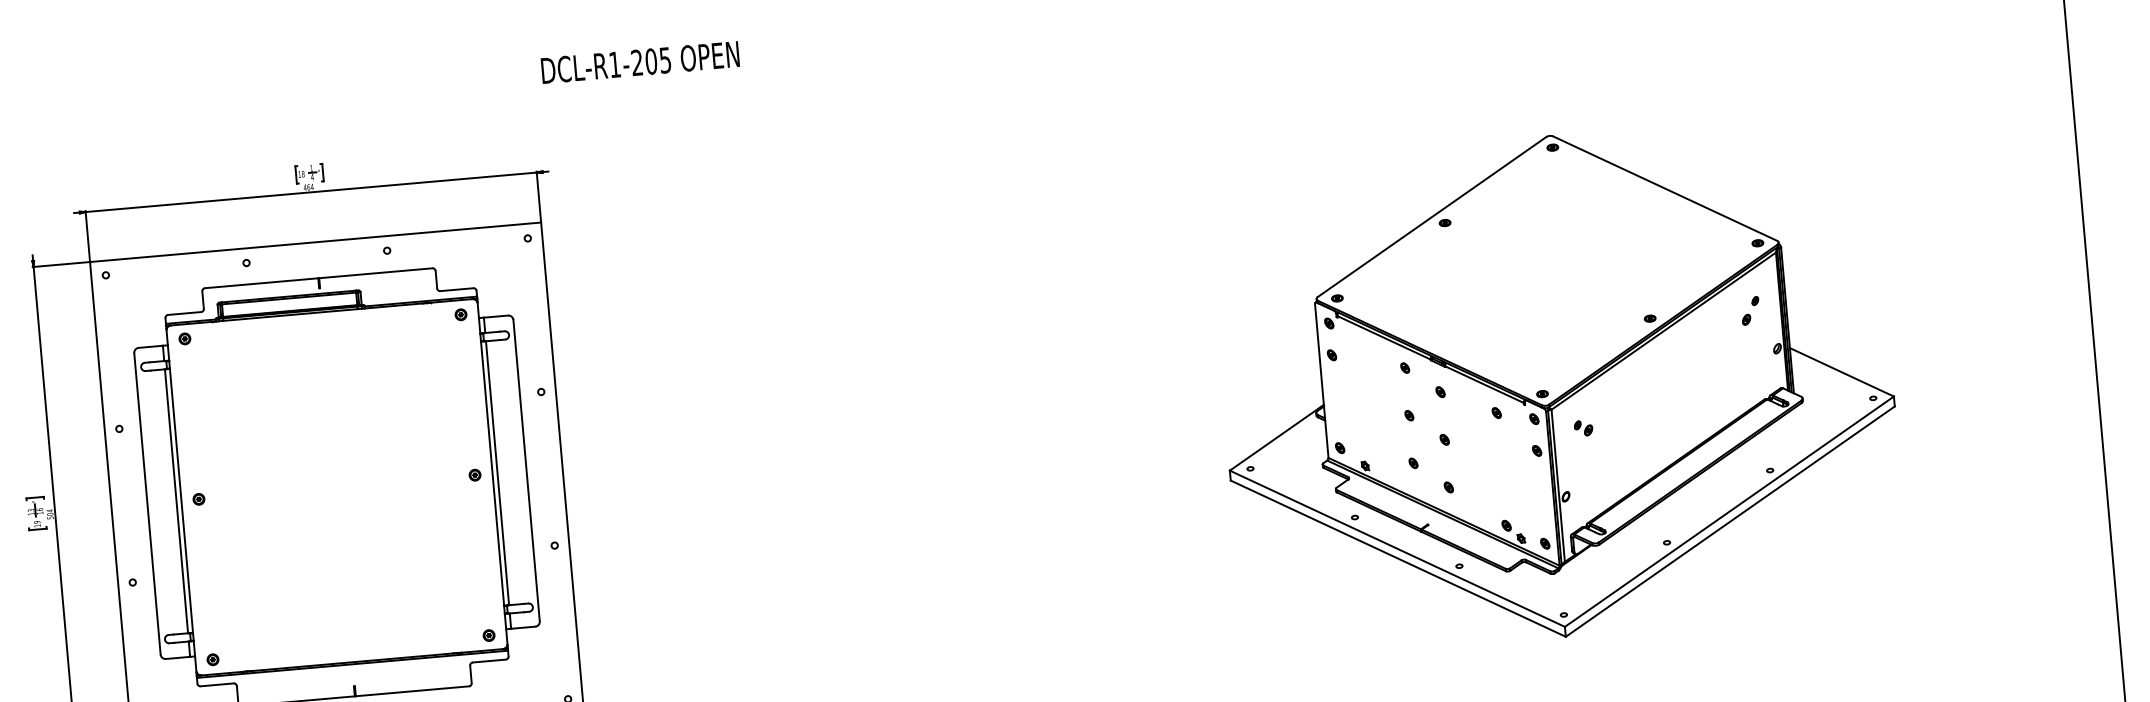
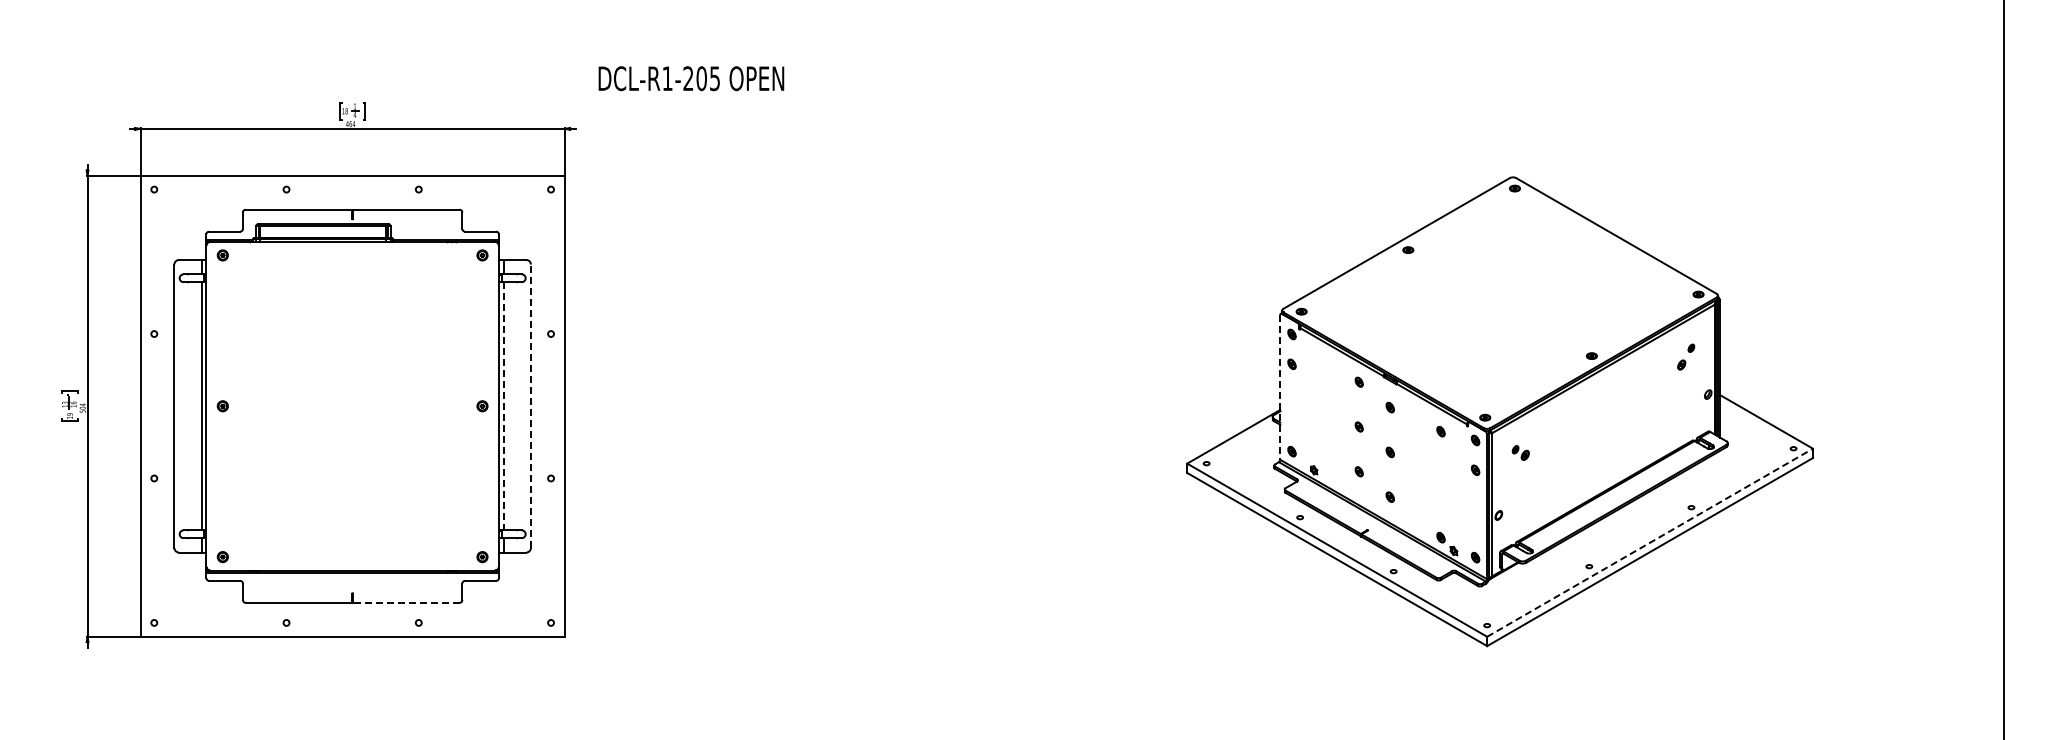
text: (640, 62) -> (691, 78), moved
line: (1321, 381) -> (1280, 387), solid -> dashed
line: (526, 470) -> (530, 406), solid -> dashed
line: (497, 473) -> (503, 406), solid -> dashed
line: (1729, 511) -> (1650, 542), solid -> dashed
line: (411, 691) -> (405, 602), solid -> dashed

